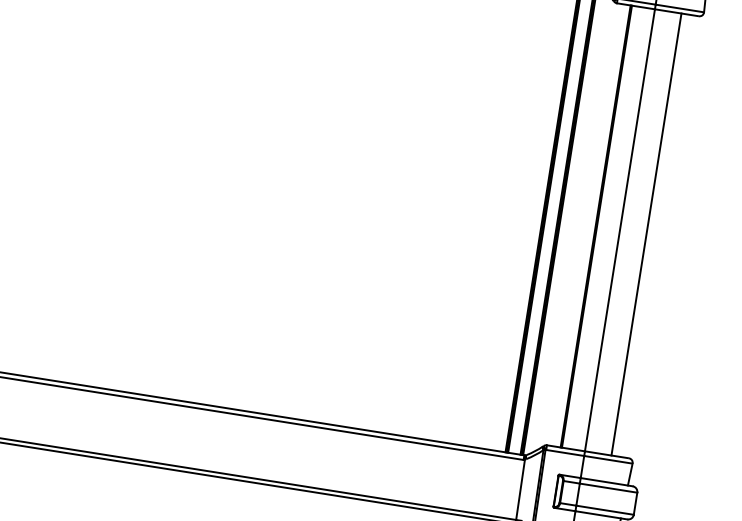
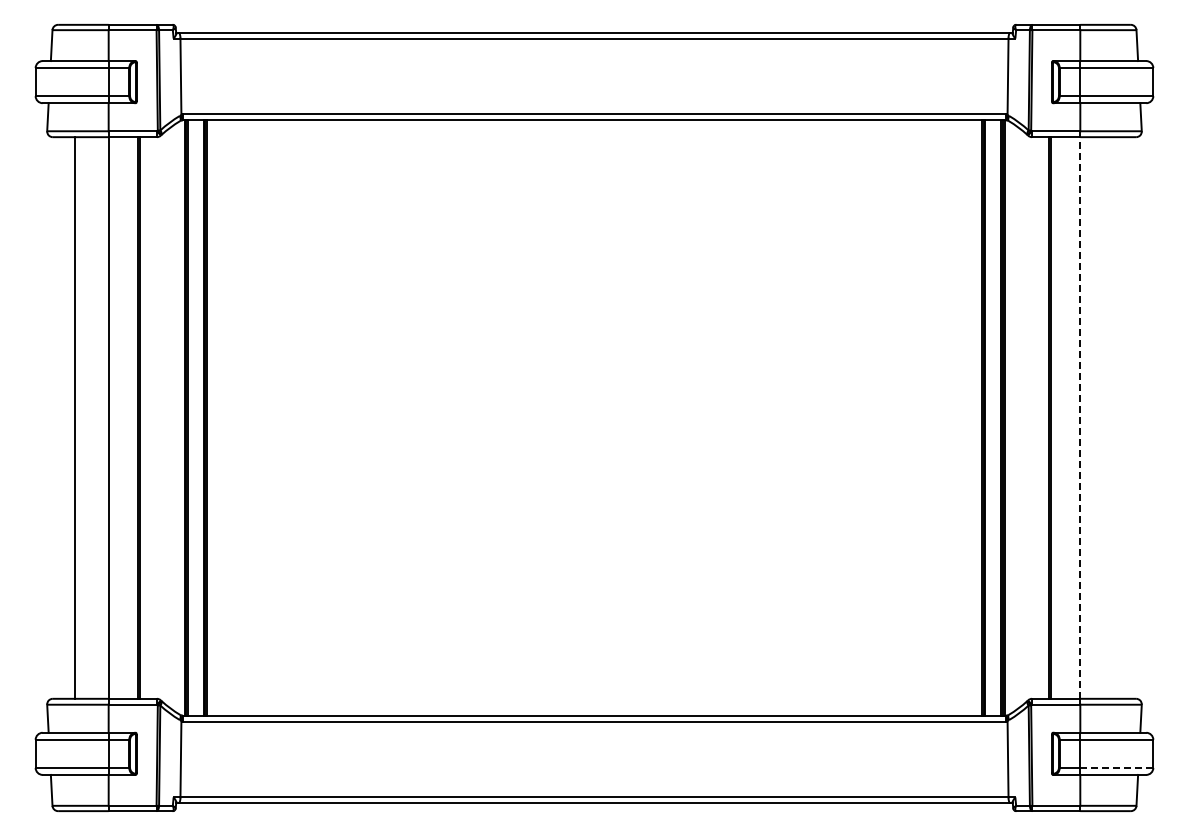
line: (620, 229) -> (1080, 417), solid -> dashed
line: (646, 234) -> (1114, 417), removed
line: (604, 509) -> (1116, 767), solid -> dashed

